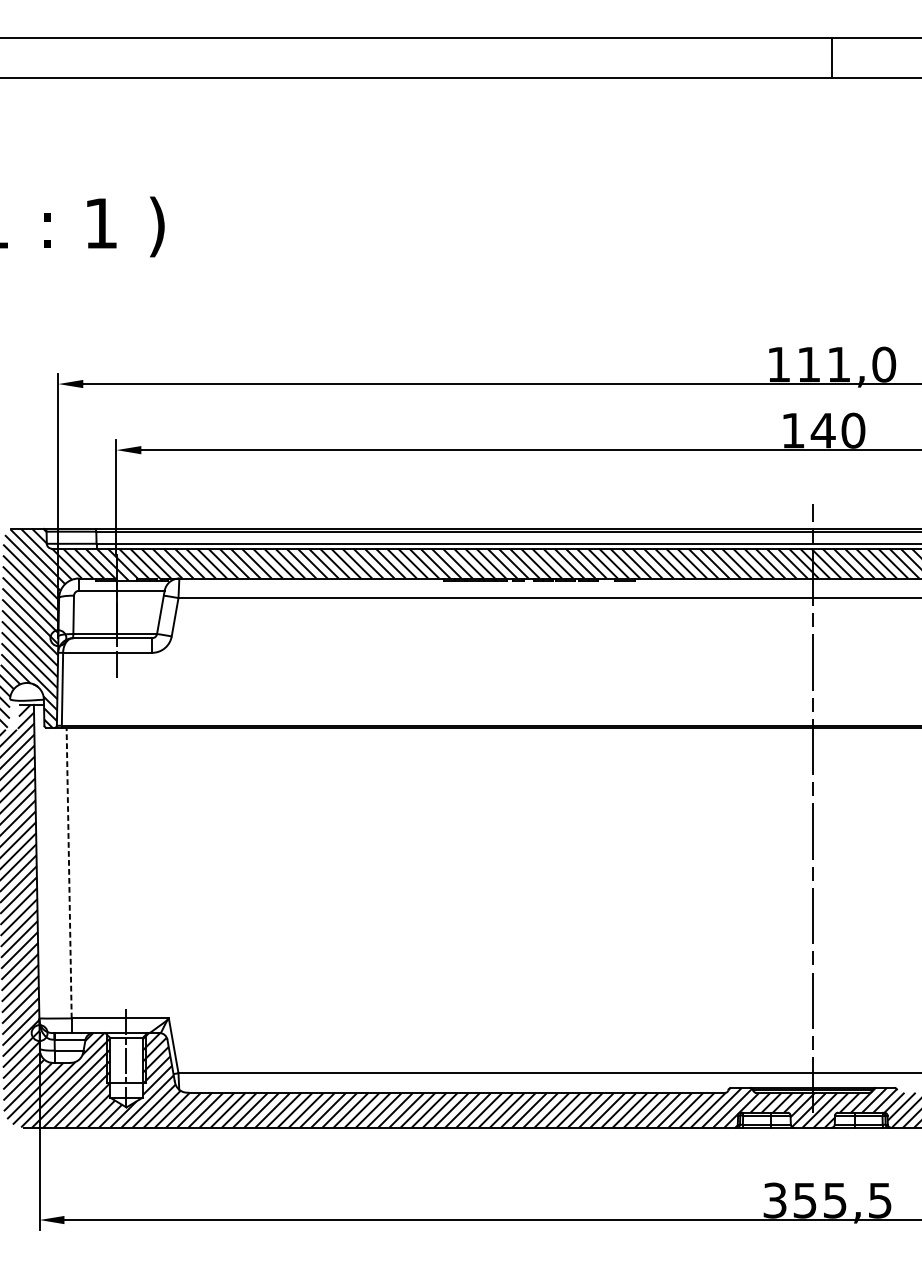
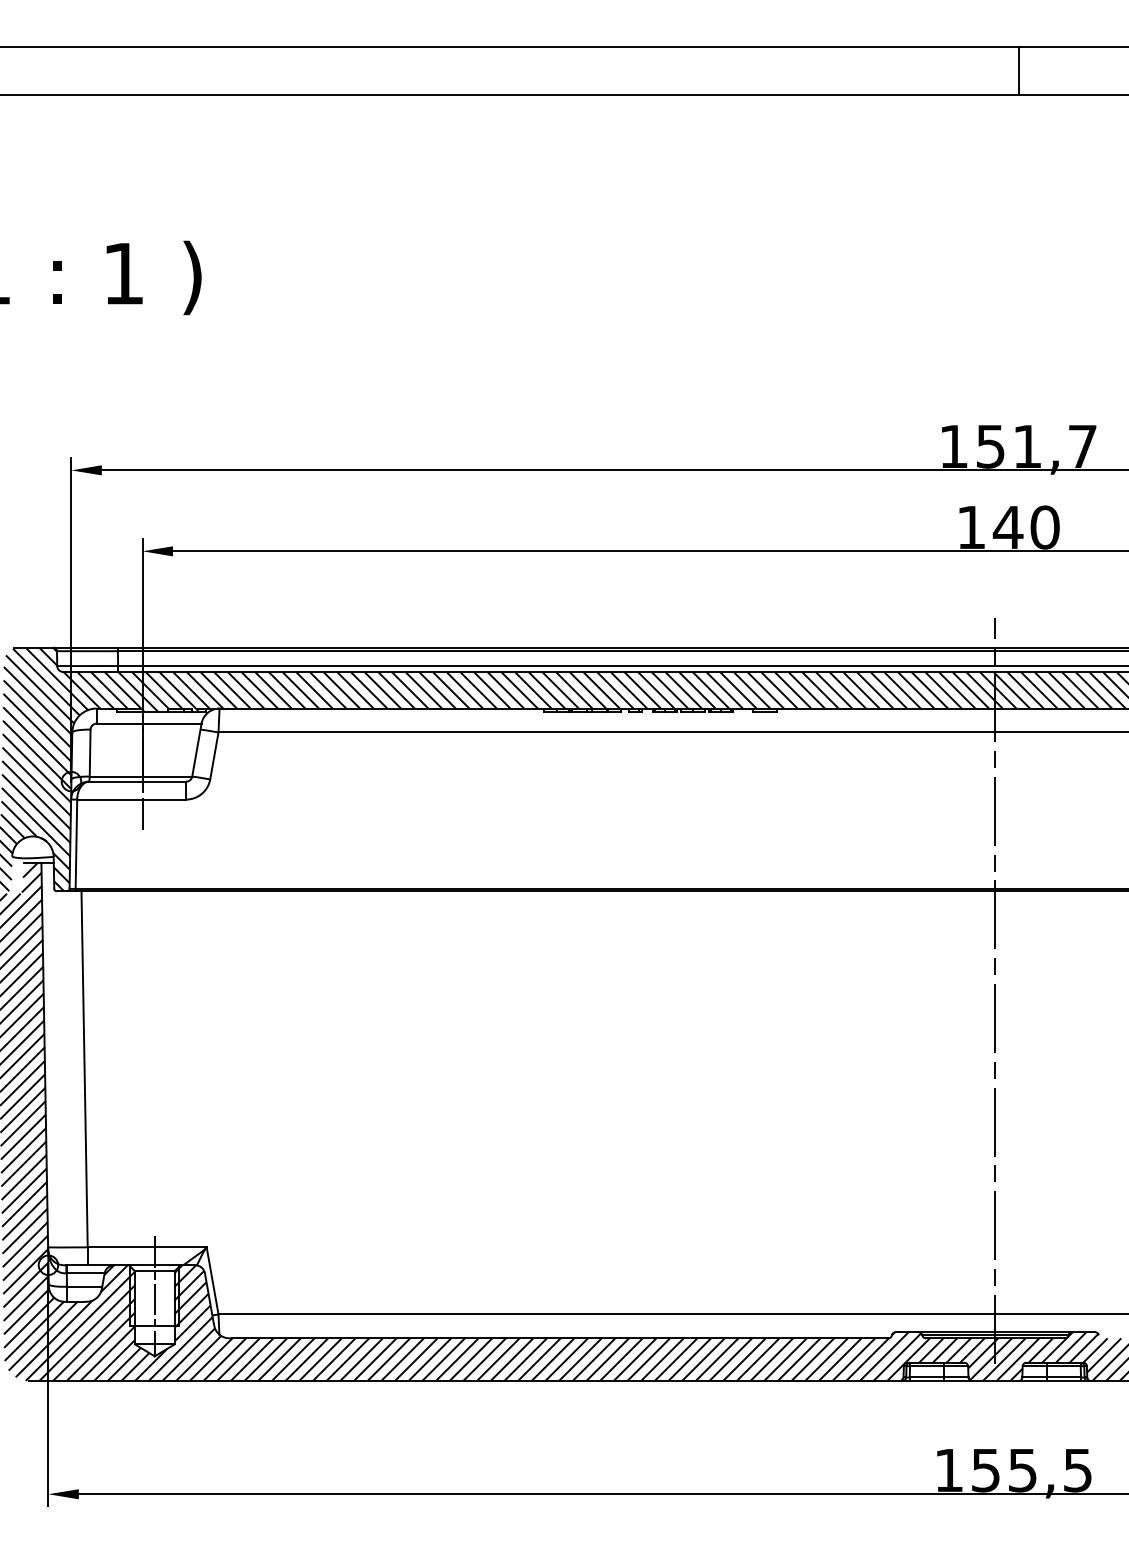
text: (847, 364) -> (1037, 446), 111,0 -> 151,7
line: (69, 872) -> (84, 1068), dashed -> solid
text: (774, 1200) -> (948, 1470), 355,5 -> 155,5

